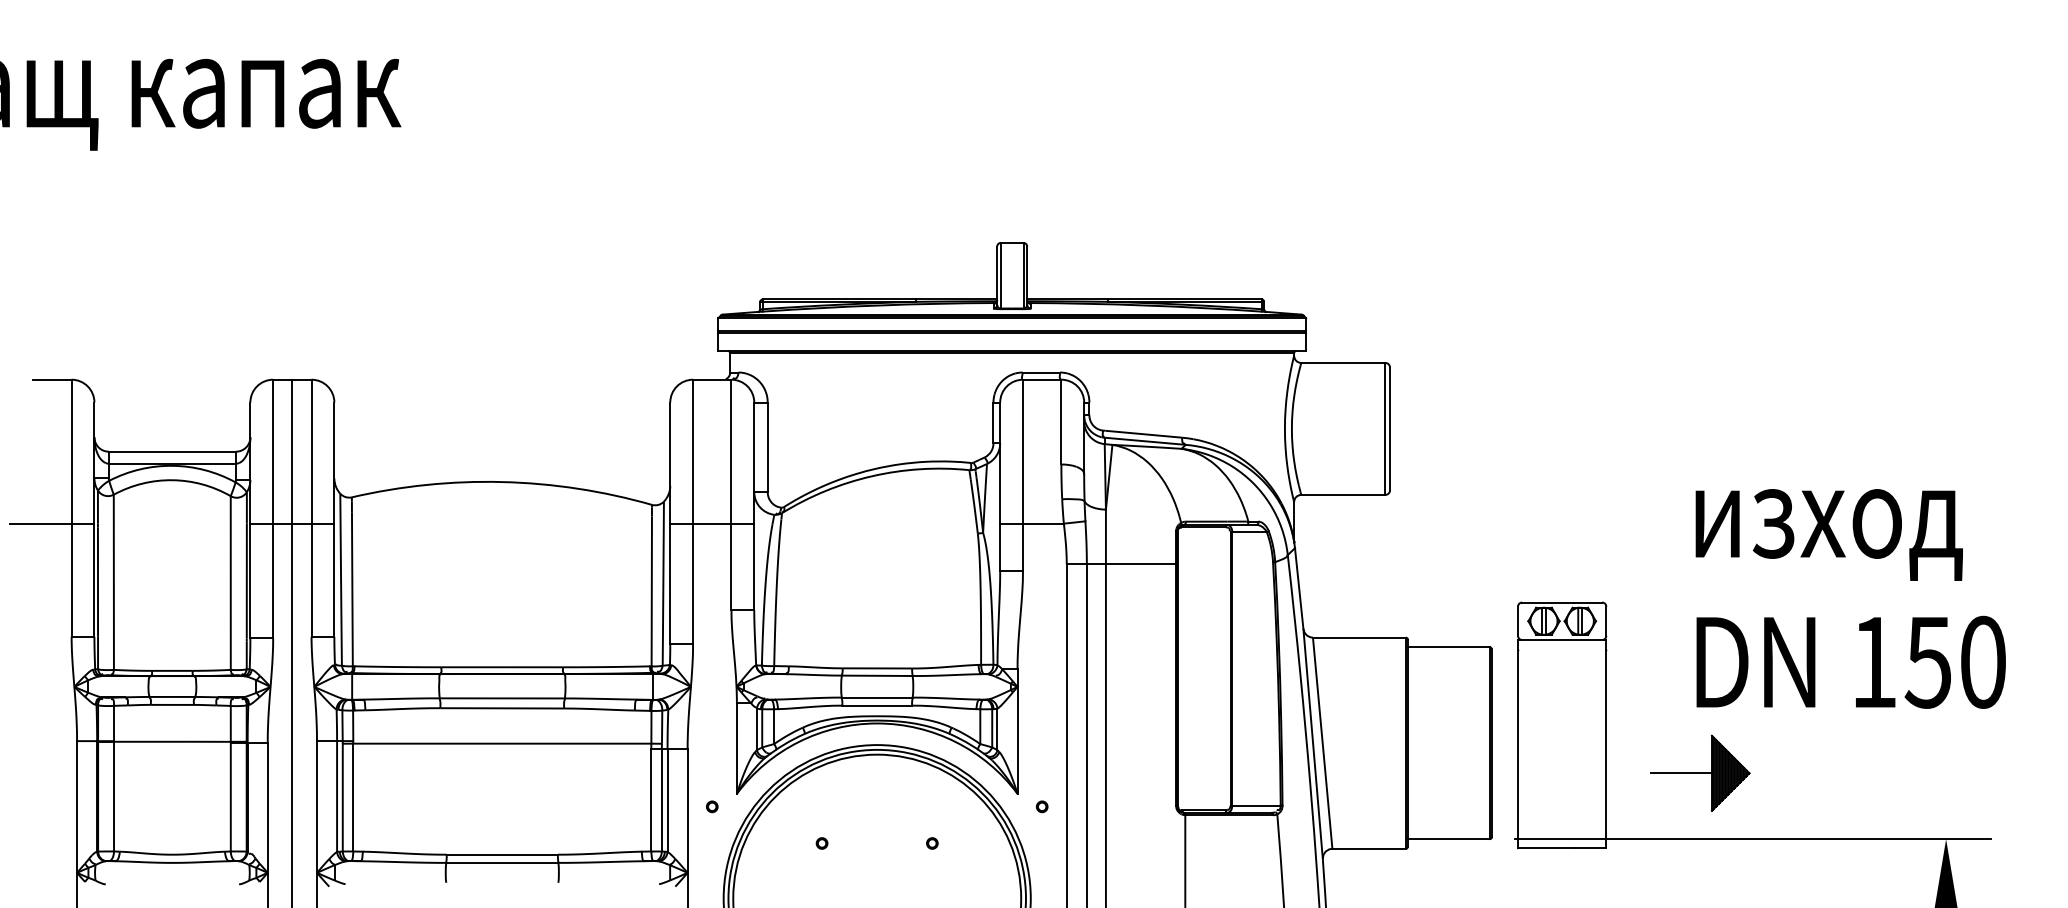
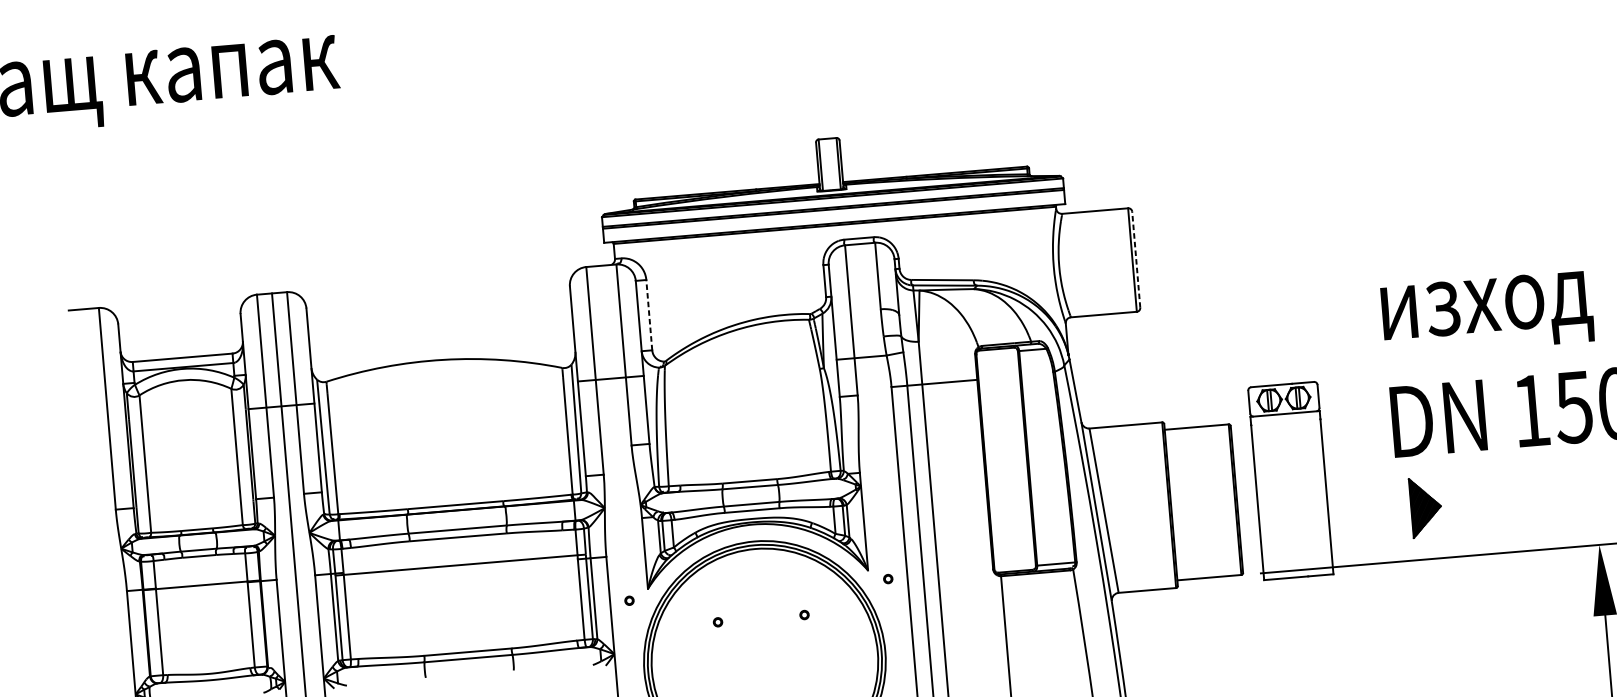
line: (1390, 428) -> (1136, 259), solid -> dashed
line: (767, 447) -> (649, 315), solid -> dashed
line: (52, 523) -> (93, 422), removed
line: (1681, 773) -> (1387, 510), removed

